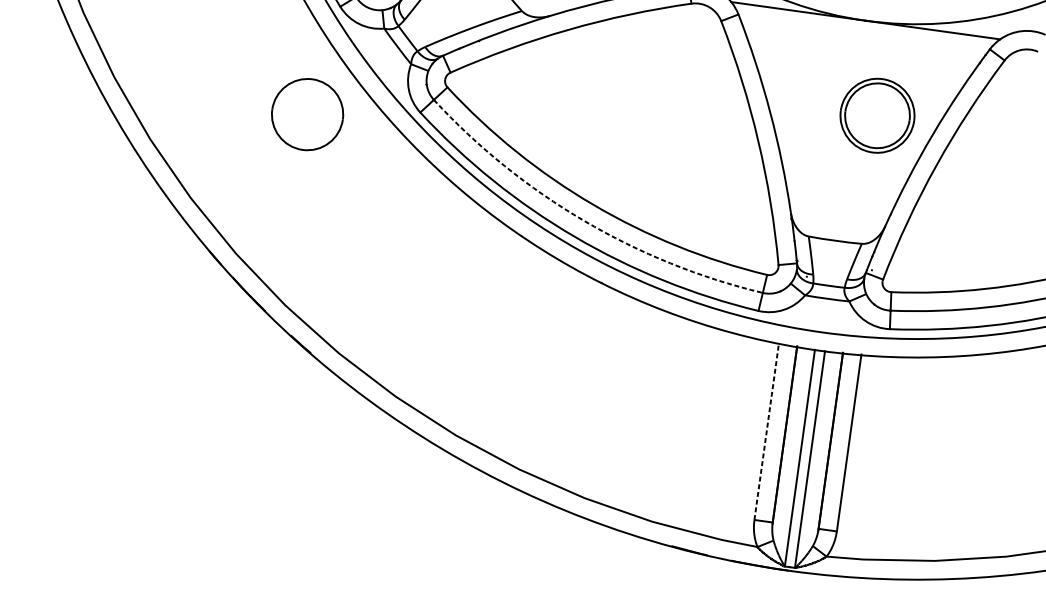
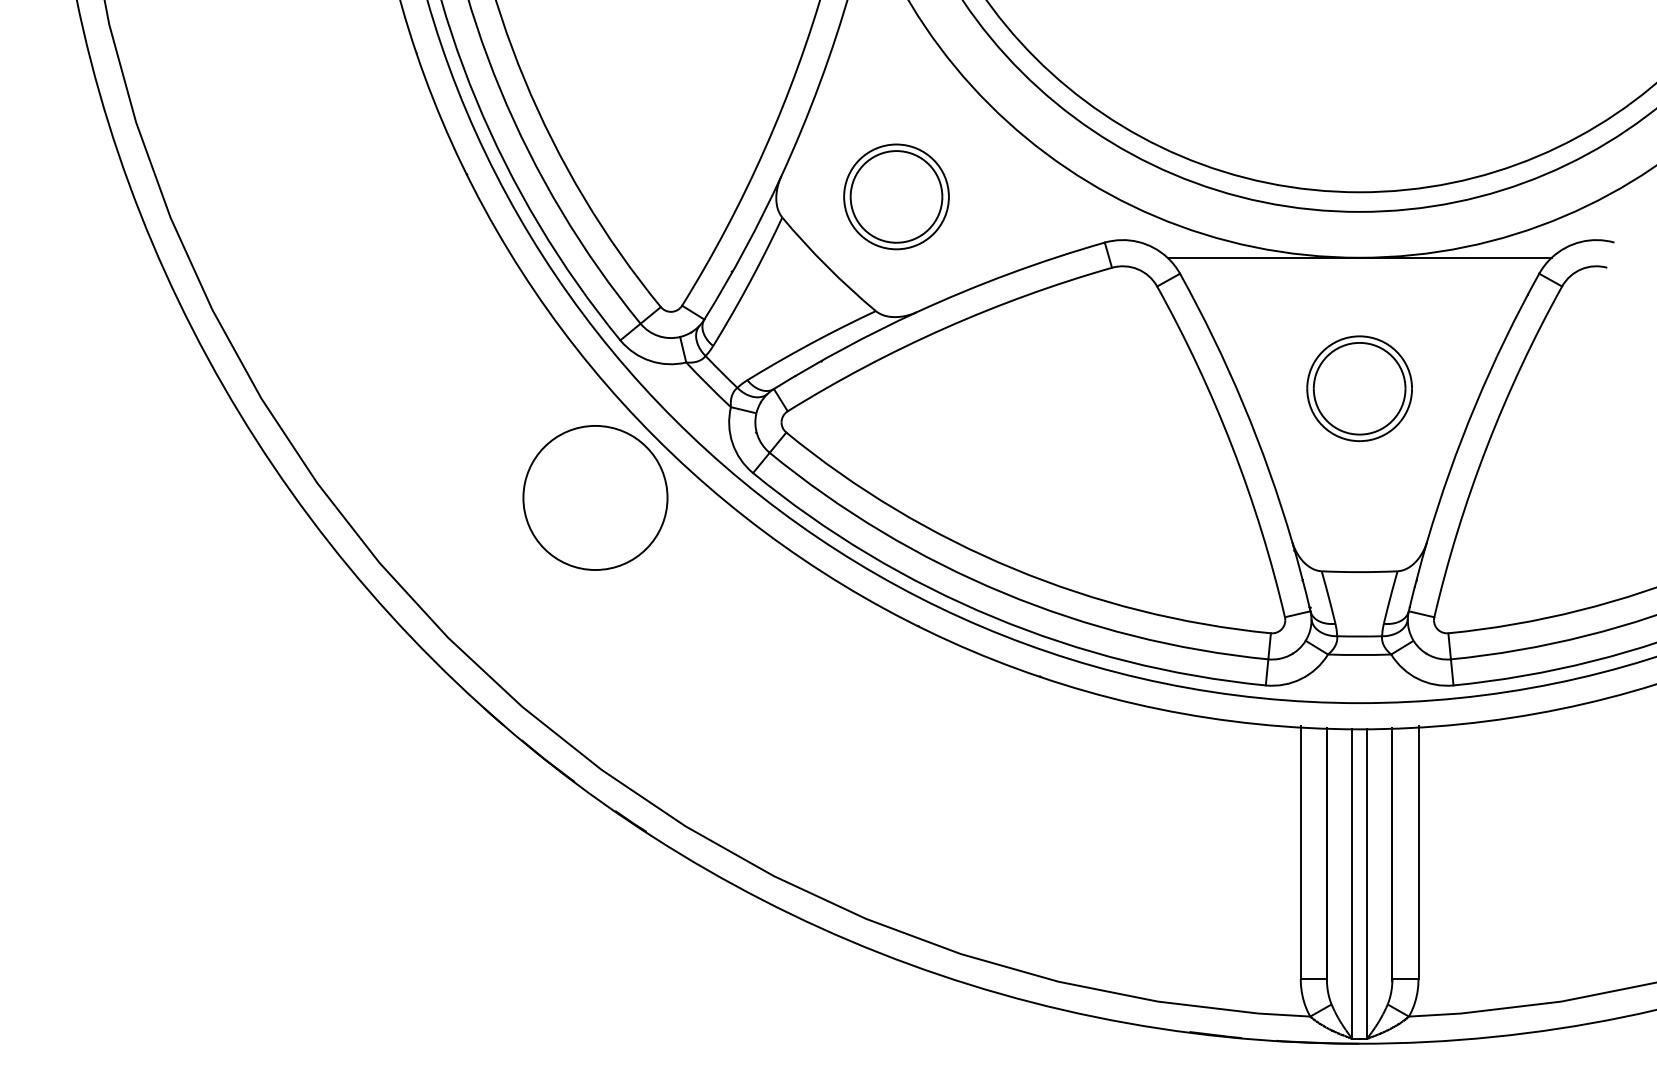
part: (307, 114) -> (595, 497), size x1.43
part: (877, 115) -> (1359, 388), moved
arc: (583, 221) -> (1003, 593), dashed -> solid
line: (766, 431) -> (1300, 852), dashed -> solid

